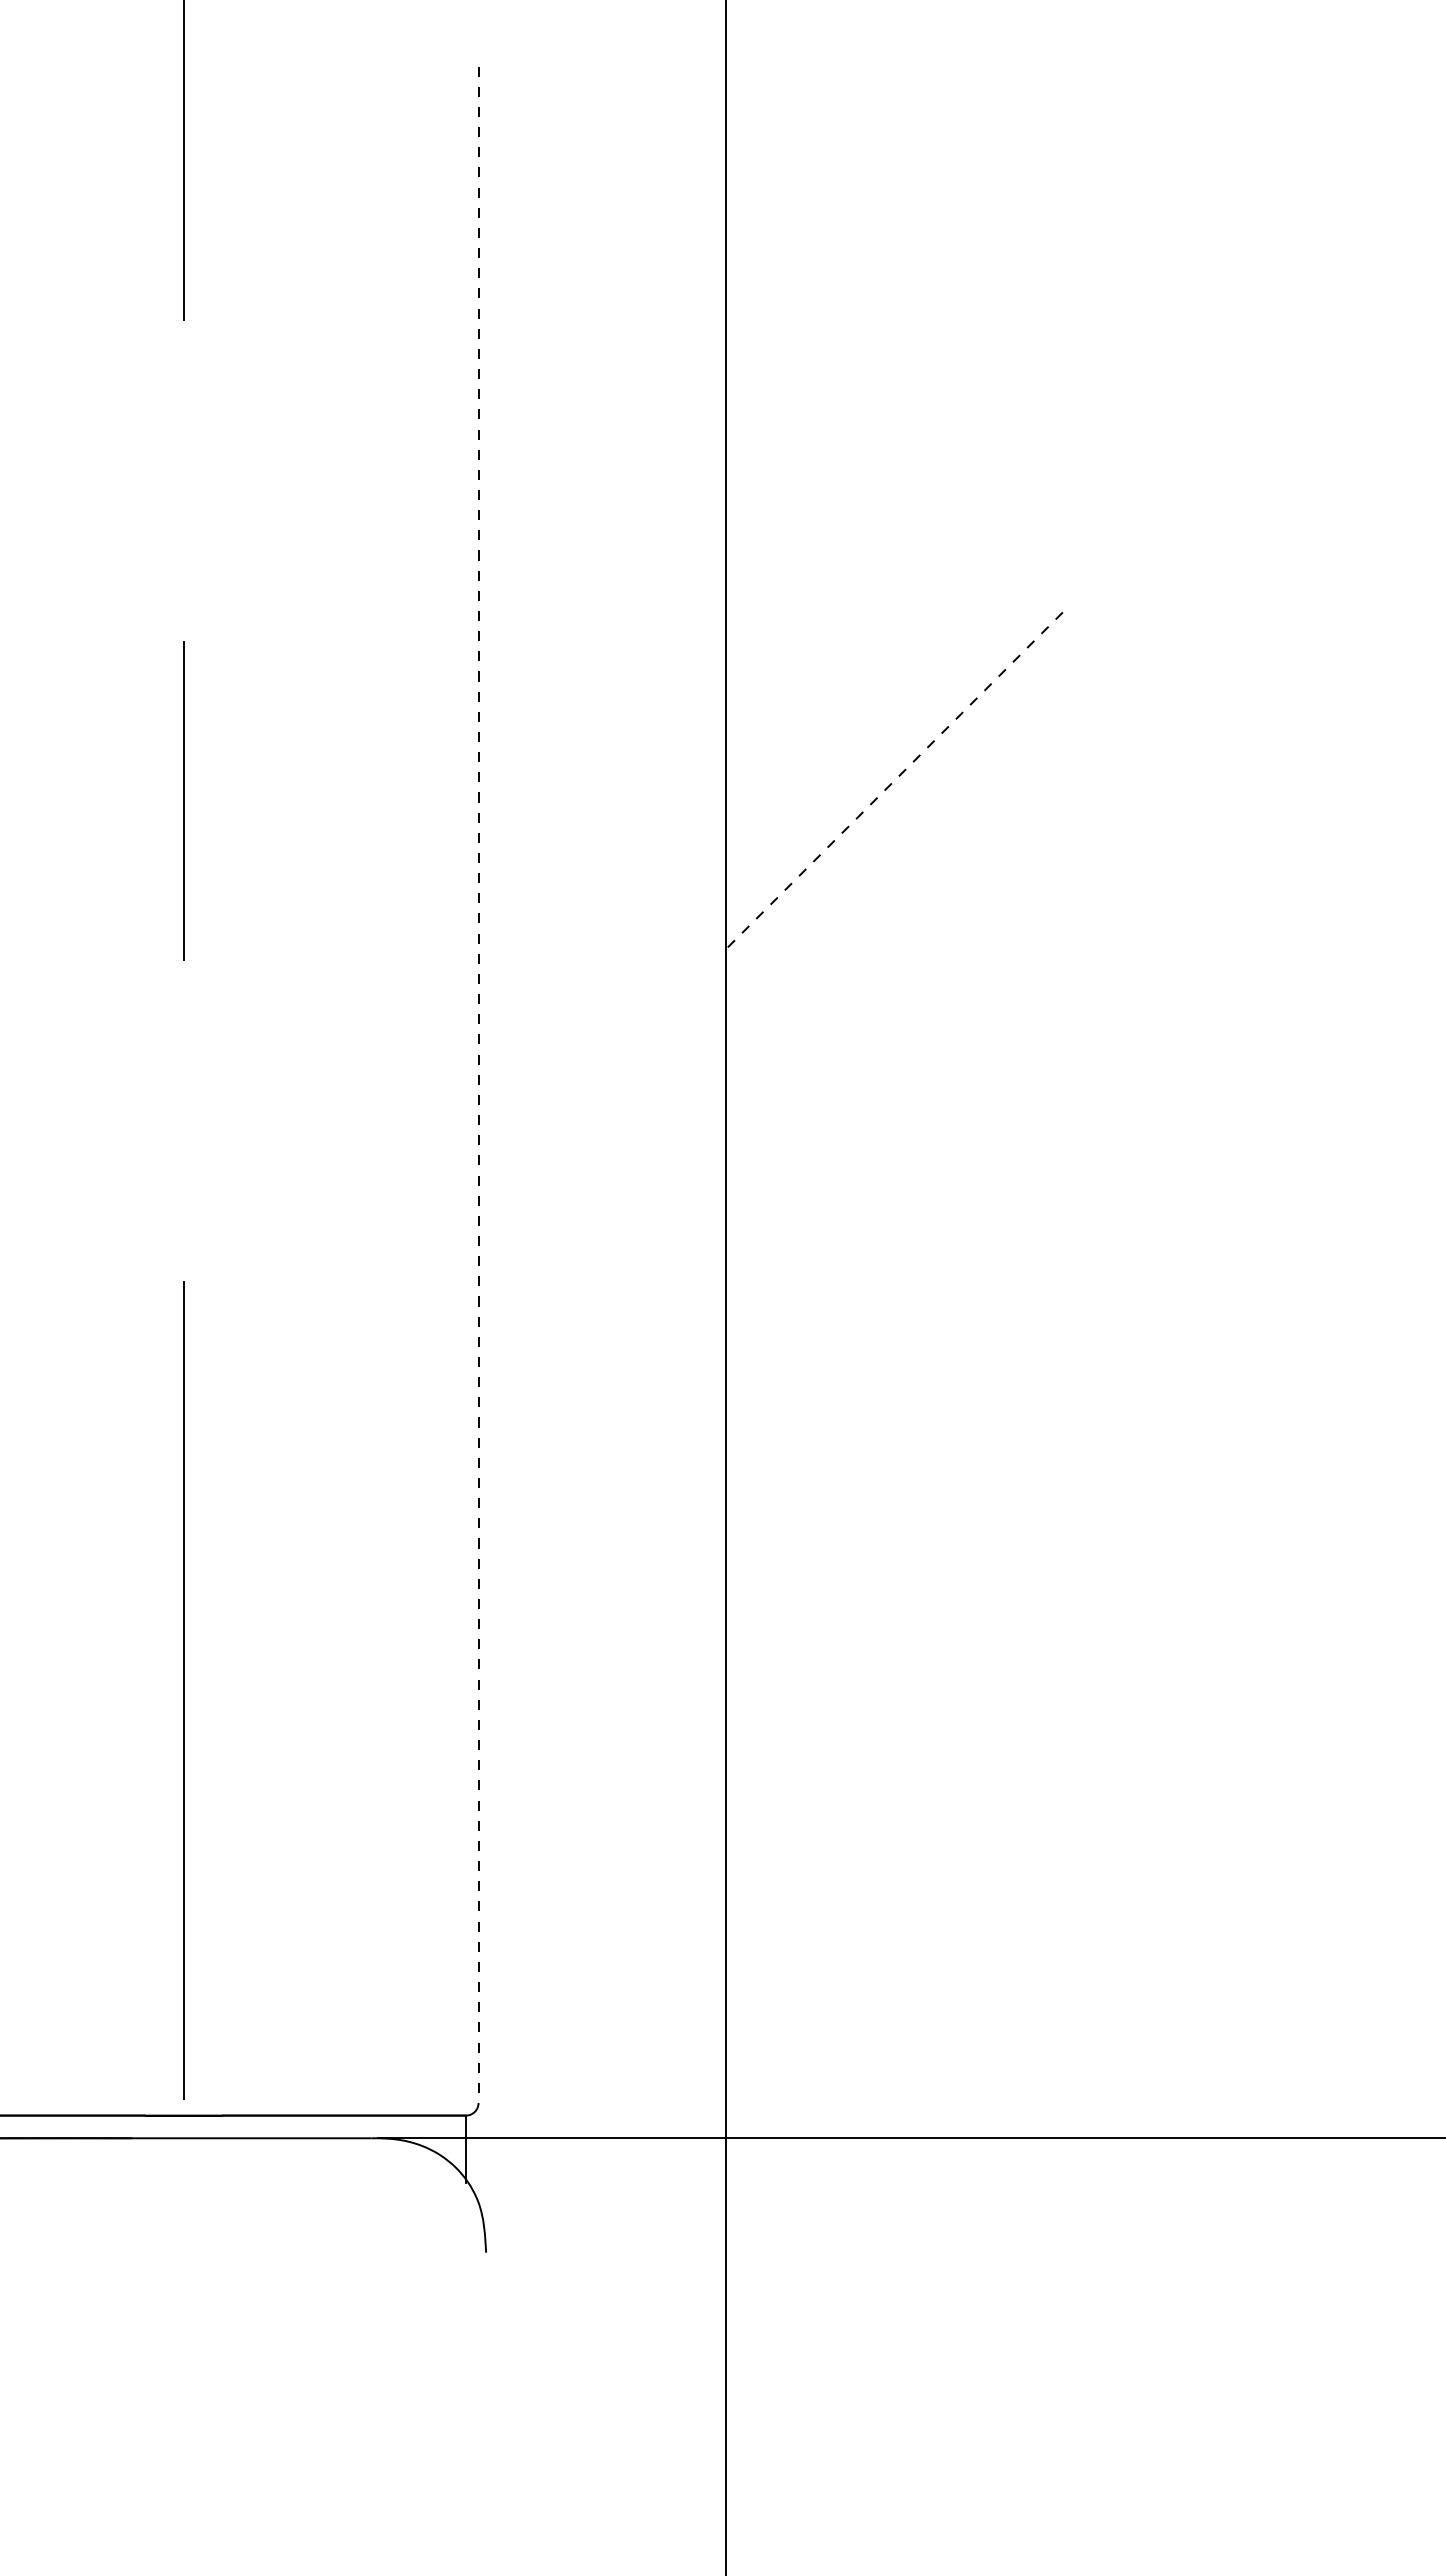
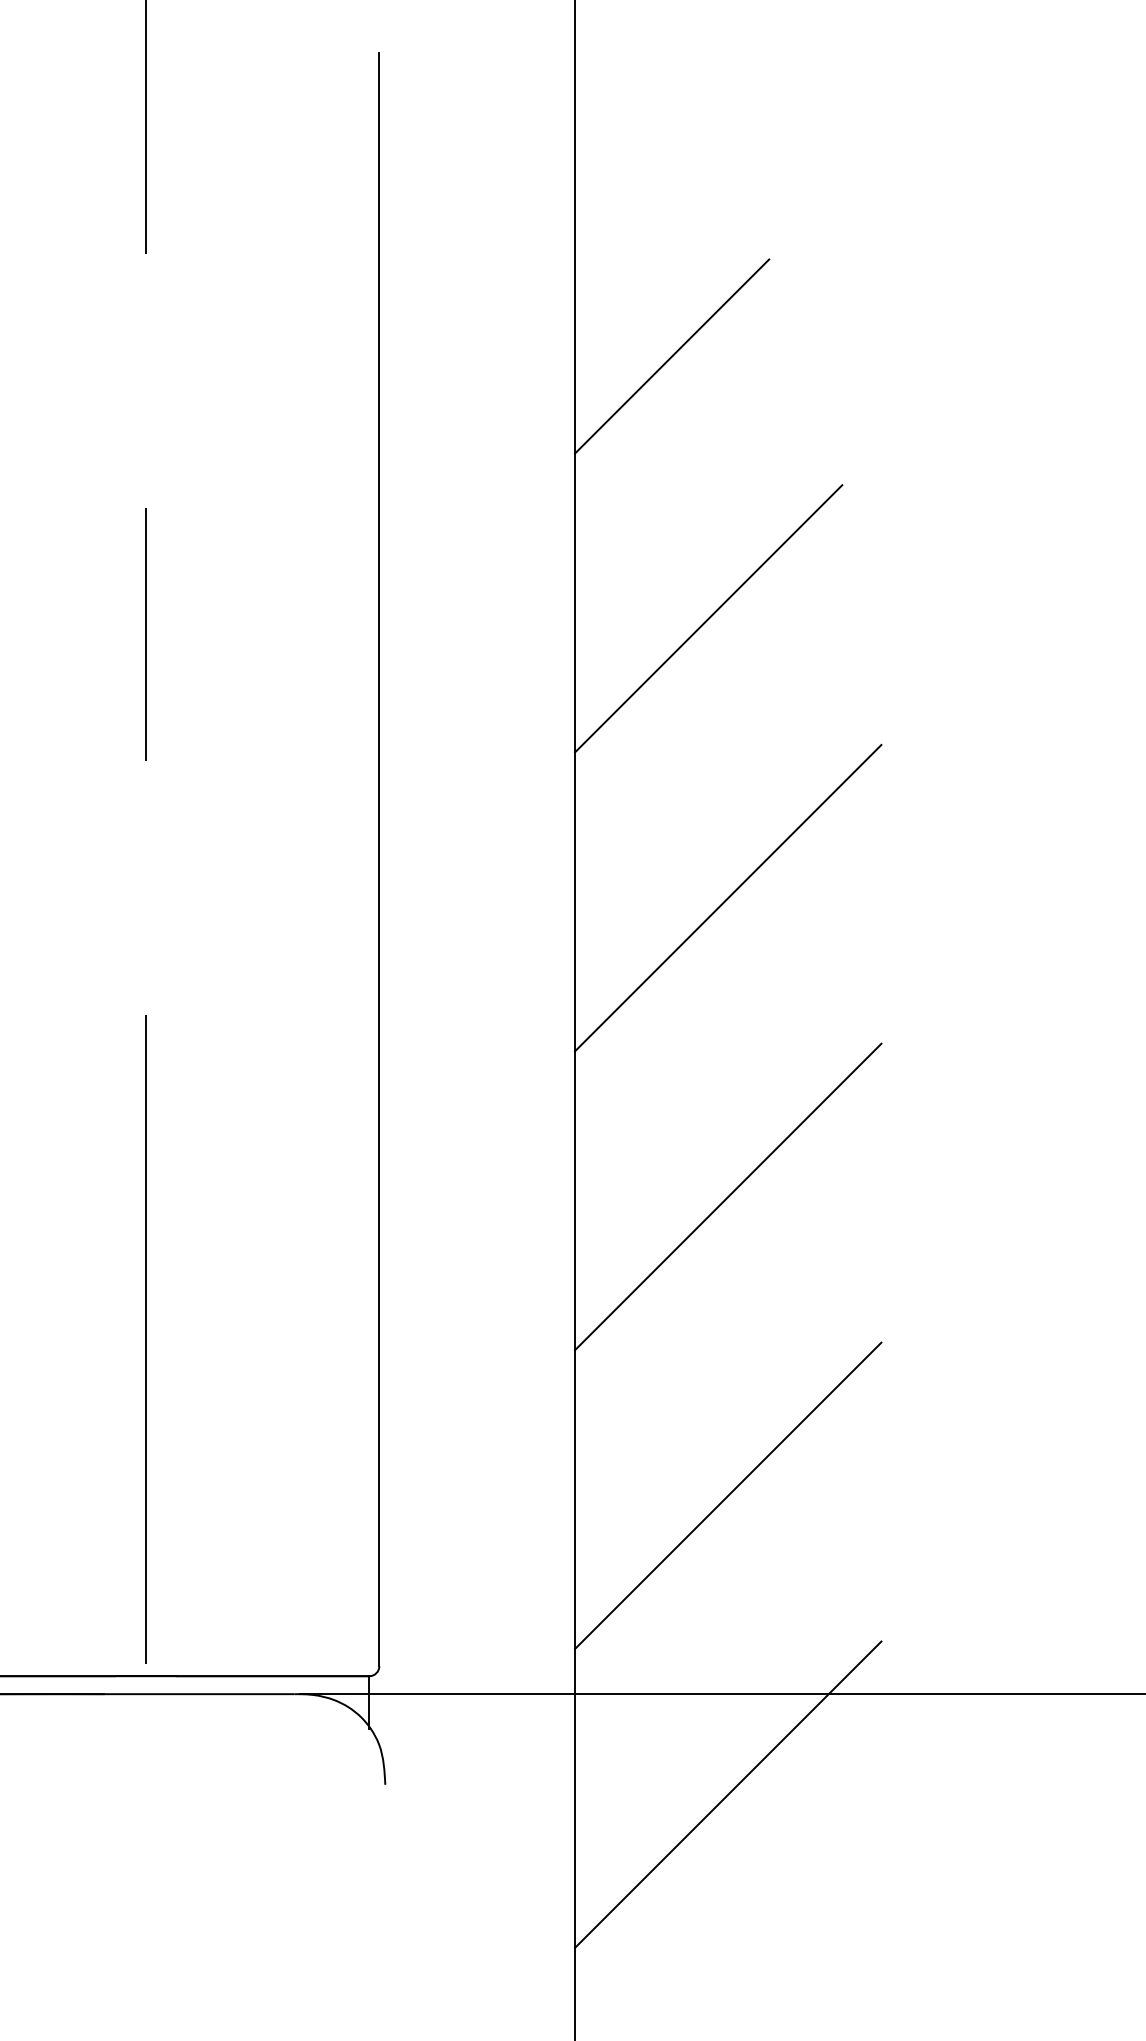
line: (847, 449) -> (671, 356), added
line: (894, 781) -> (708, 619), dashed -> solid
line: (478, 1085) -> (379, 860), dashed -> solid
line: (918, 1133) -> (727, 898), added
line: (918, 1510) -> (727, 1196), added
line: (918, 1887) -> (727, 1495), added
line: (918, 2264) -> (727, 1794), added

